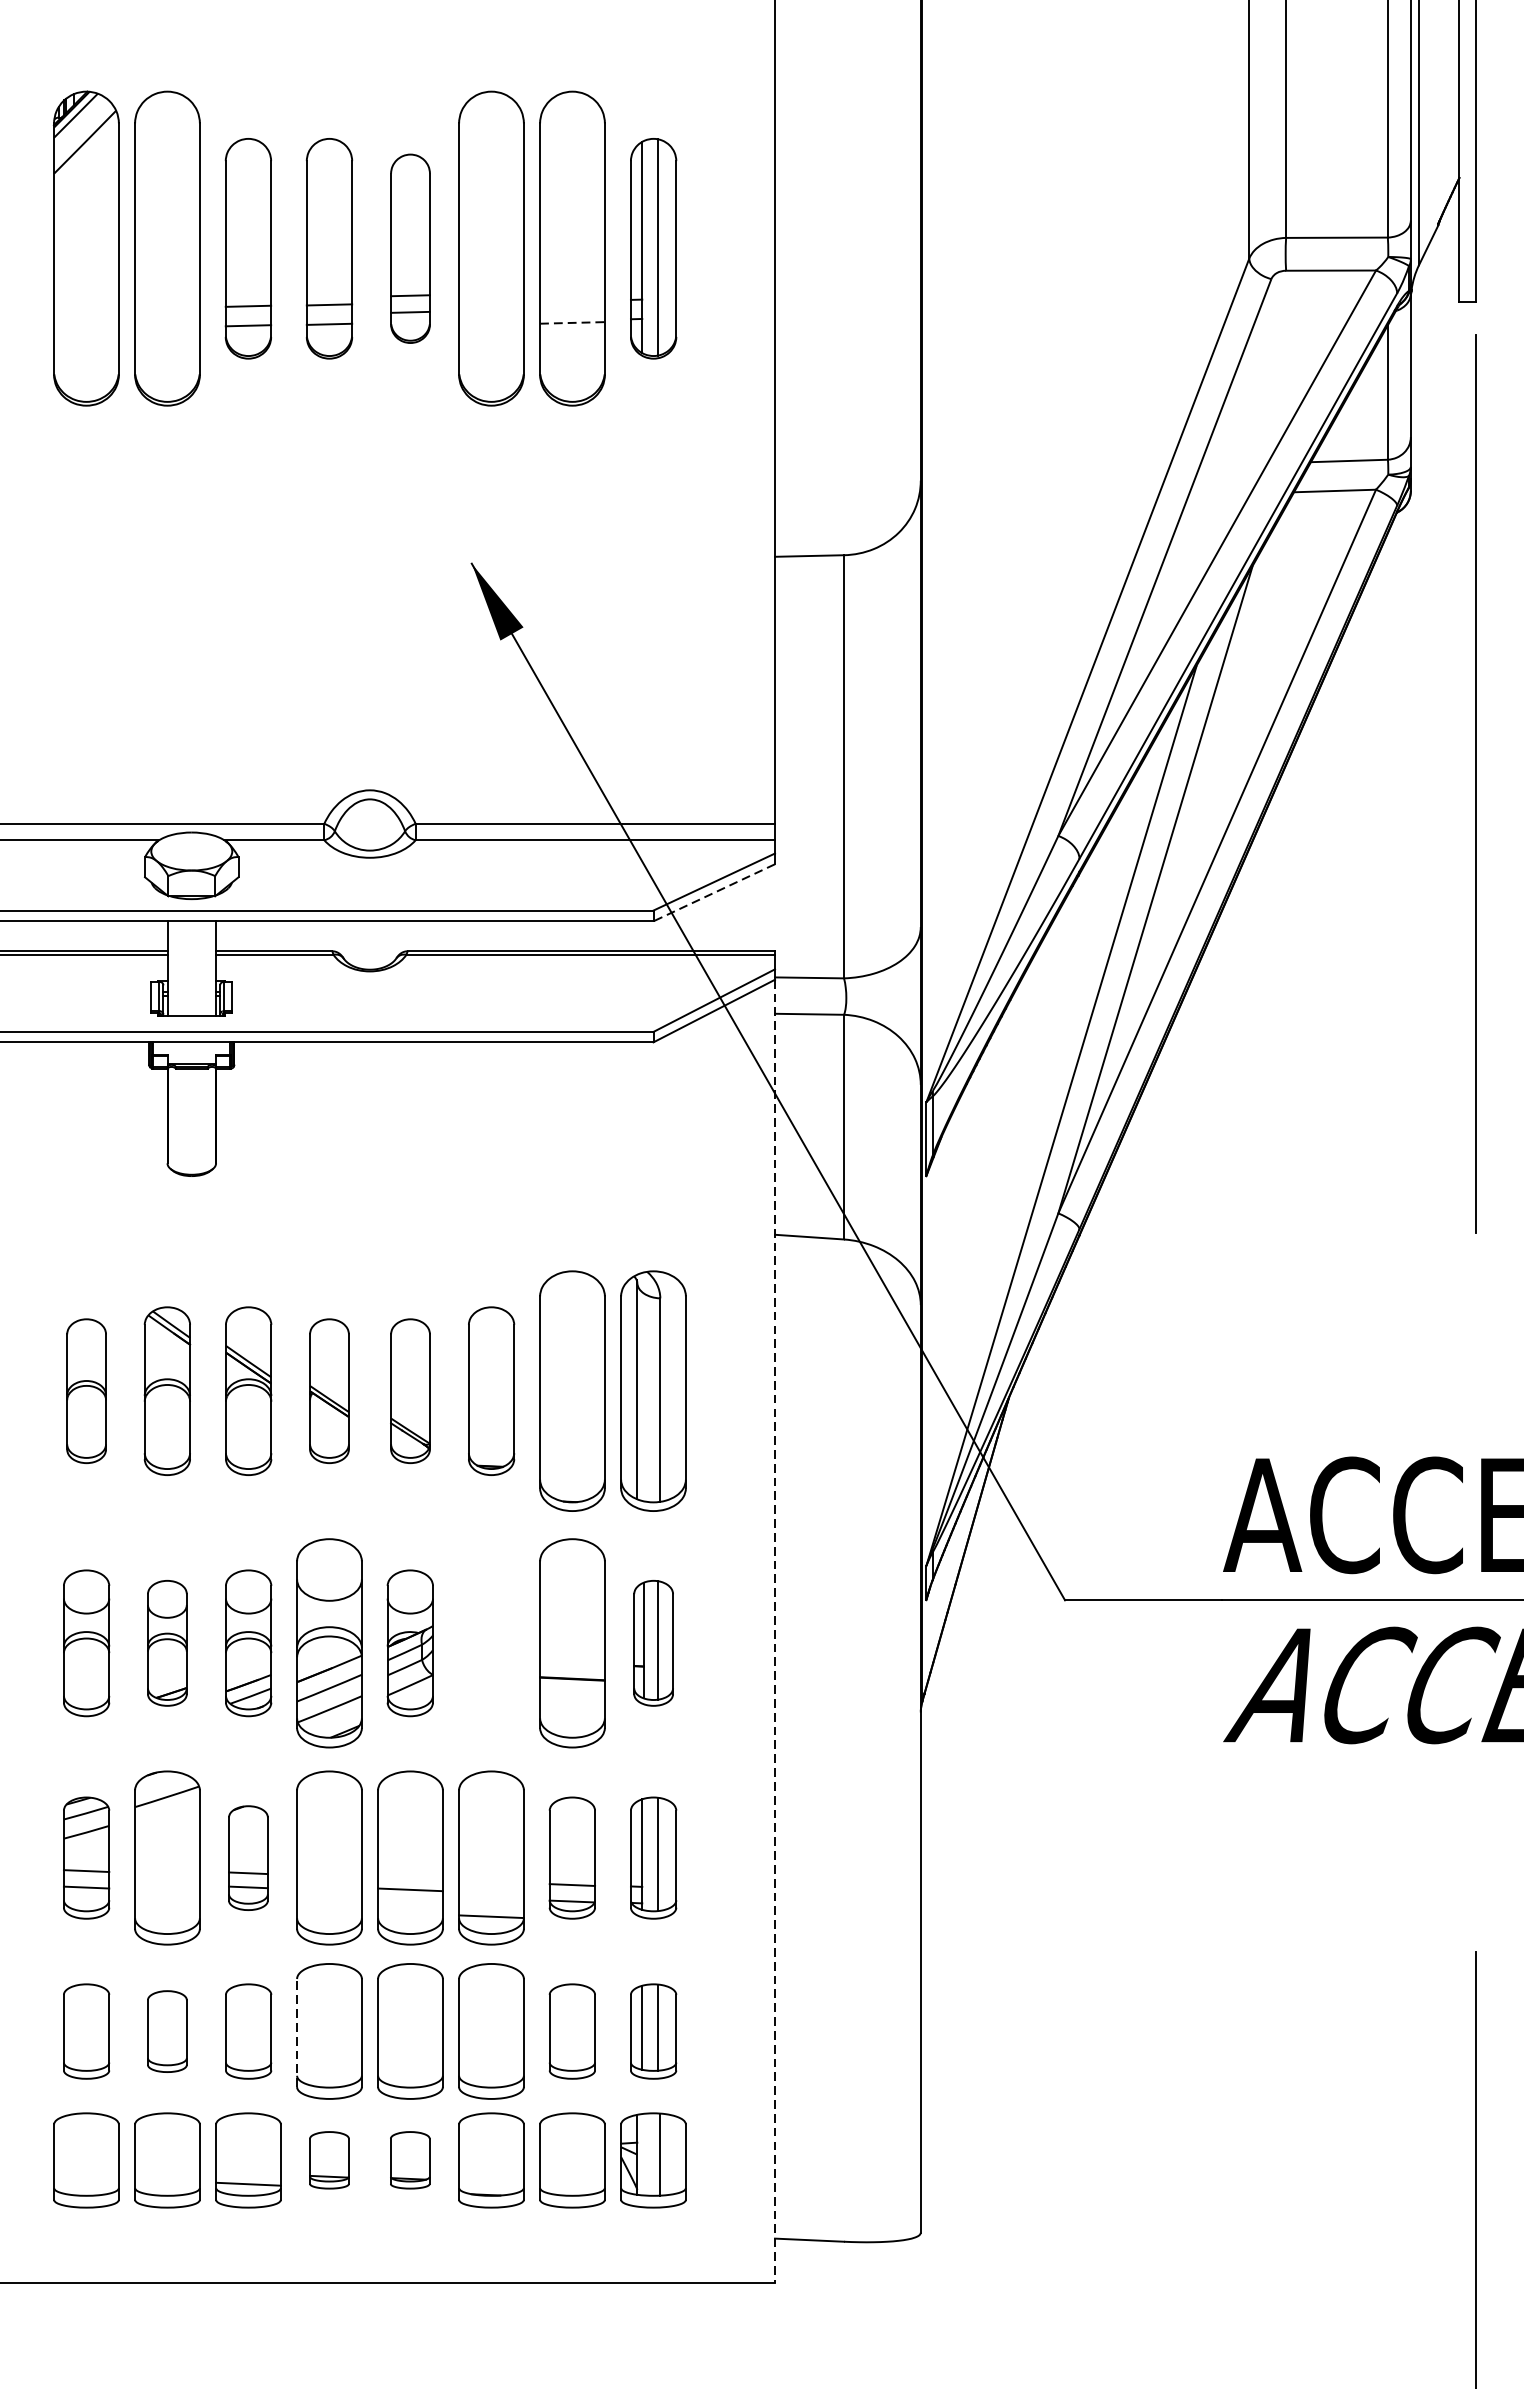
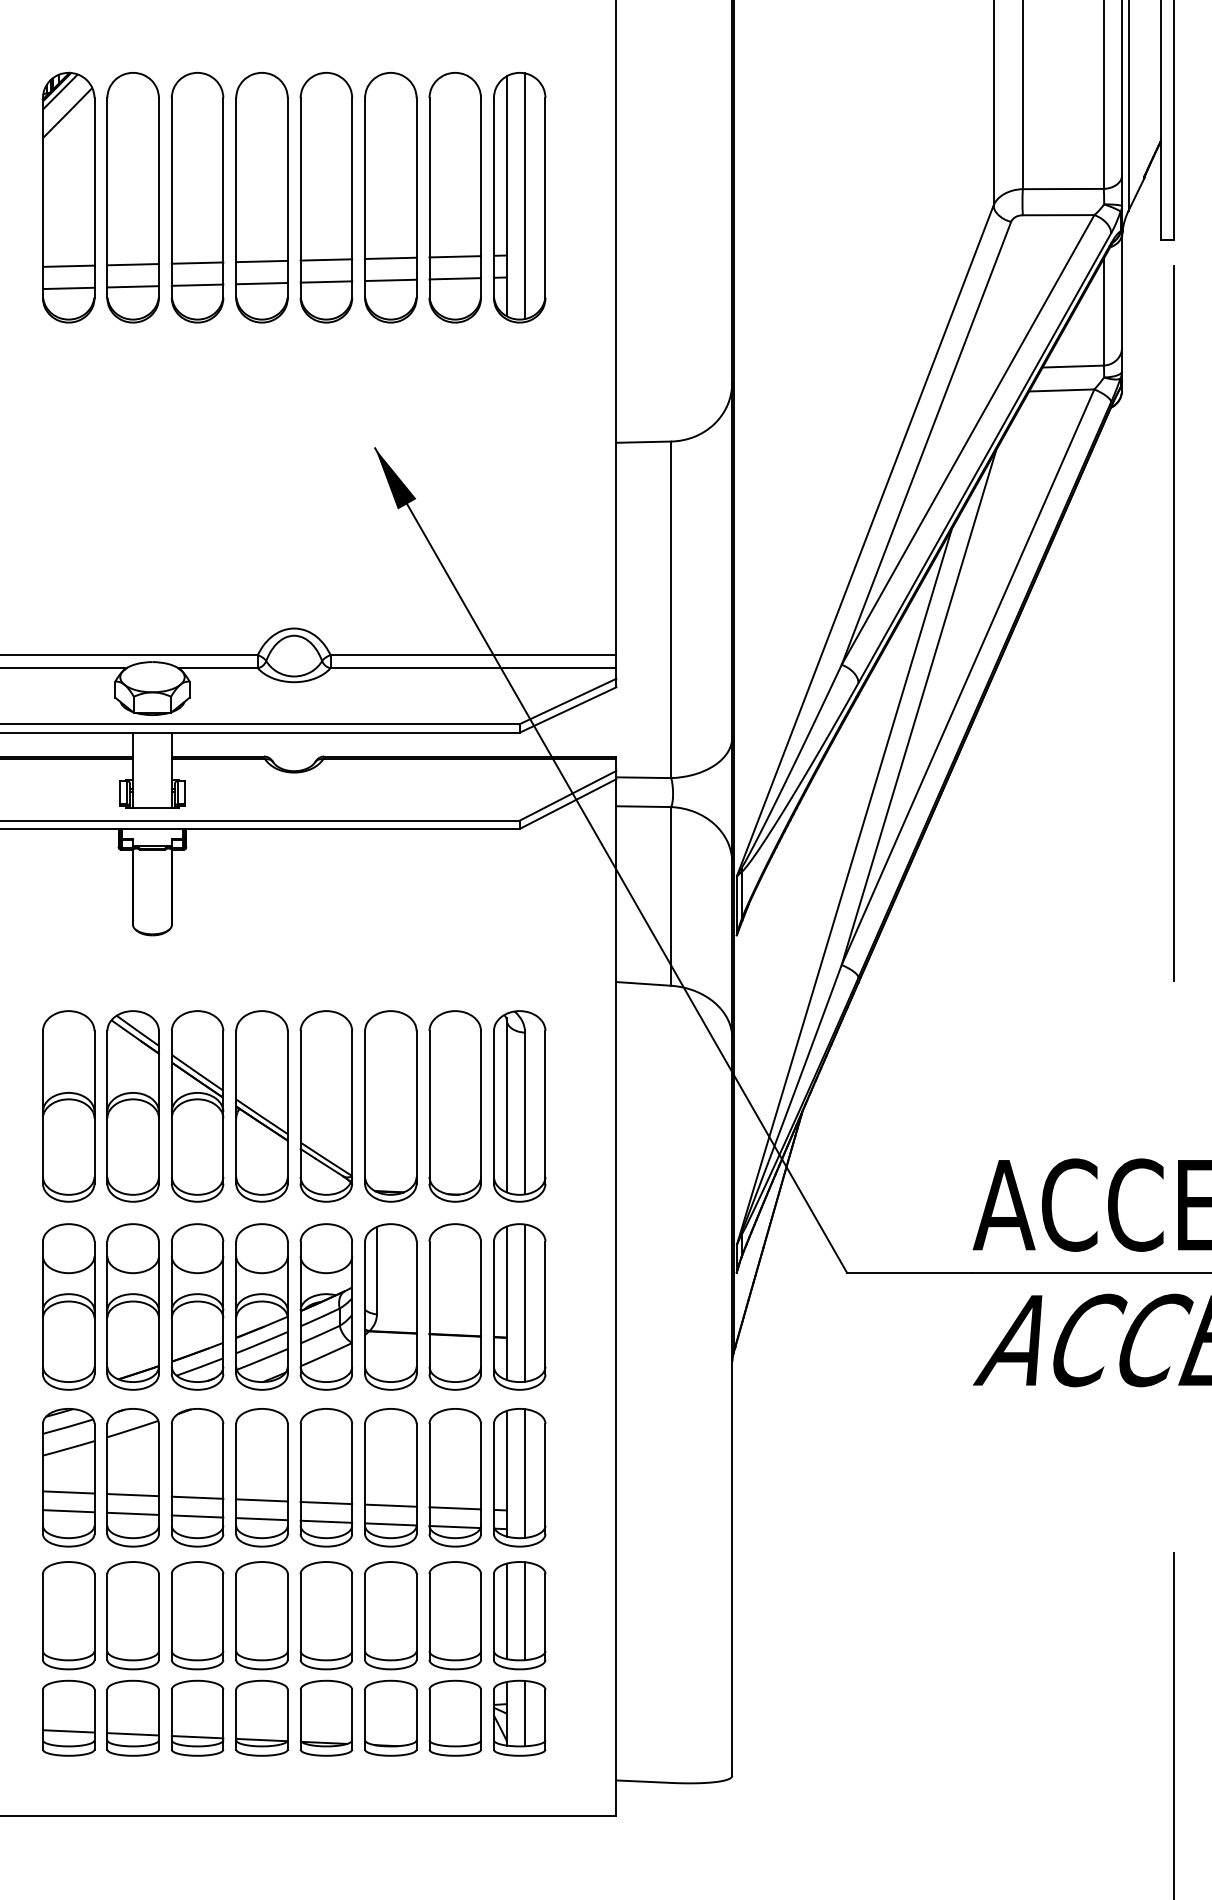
part: (248, 248) -> (197, 197), size x1.43
part: (328, 248) -> (261, 197), size x1.43
part: (410, 248) -> (326, 197), size x1.67
part: (653, 248) -> (519, 197), size x1.43
line: (572, 322) -> (455, 256), dashed -> solid
line: (491, 325) -> (390, 258), added
line: (166, 332) -> (132, 264), added
line: (86, 333) -> (68, 265), added
line: (572, 350) -> (455, 278), added
line: (491, 352) -> (390, 280), added
line: (166, 360) -> (132, 286), added
line: (86, 362) -> (68, 288), added
line: (713, 893) -> (567, 710), dashed -> solid
part: (86, 1391) -> (68, 1106), size x1.67
part: (166, 1391) -> (132, 1106), size x1.43
part: (248, 1391) -> (197, 1106), size x1.43
part: (328, 1391) -> (261, 1106), size x1.67
part: (410, 1391) -> (326, 1106), size x1.67
part: (491, 1391) -> (390, 1106), size x1.43
line: (775, 1631) -> (616, 1297), dashed -> solid
part: (86, 1642) -> (68, 1306), size x1.43
part: (166, 1642) -> (132, 1306), size x1.67
part: (248, 1642) -> (197, 1306), size x1.43
part: (409, 1642) -> (325, 1306), size x1.43
part: (491, 1642) -> (390, 1306), added
part: (653, 1642) -> (519, 1306), size x1.67
part: (86, 1857) -> (68, 1477), size x1.43
part: (248, 1857) -> (197, 1477), size x1.67
part: (571, 1857) -> (454, 1477), size x1.43
part: (653, 1857) -> (519, 1477), size x1.43
line: (166, 1880) -> (132, 1495), added
line: (328, 1886) -> (261, 1500), added
line: (491, 1892) -> (390, 1505), added
line: (166, 1902) -> (132, 1513), added
line: (328, 1910) -> (261, 1519), added
line: (410, 1913) -> (326, 1521), added
part: (86, 2031) -> (68, 1615), size x1.43
part: (166, 2031) -> (132, 1615), size x1.67
part: (248, 2031) -> (197, 1615), size x1.43
part: (571, 2031) -> (454, 1615), size x1.43
part: (653, 2031) -> (519, 1615), size x1.43
line: (297, 2032) -> (236, 1616), dashed -> solid
part: (328, 2159) -> (261, 1717), size x1.67
part: (409, 2159) -> (325, 1717), size x1.67
line: (86, 2177) -> (68, 1731), added
line: (166, 2180) -> (132, 1734), added

